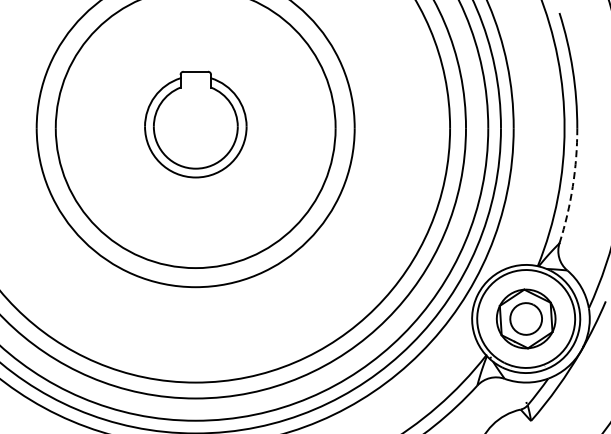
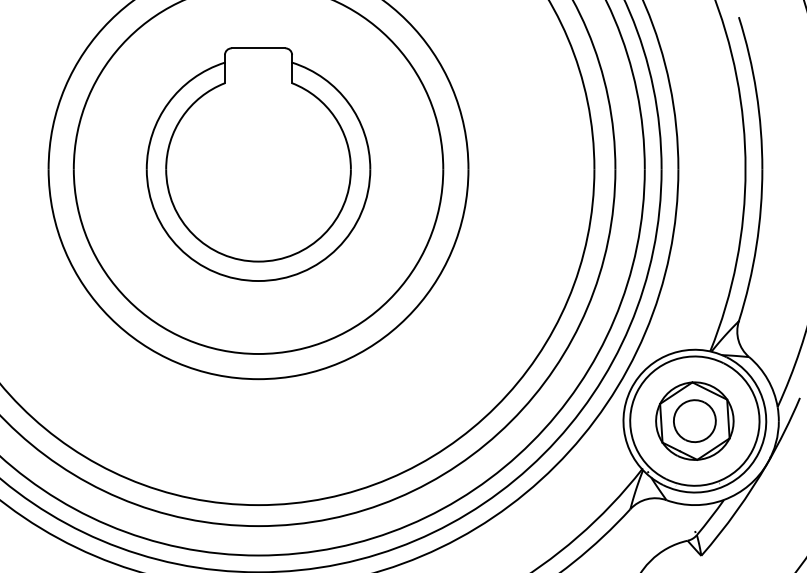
part: (195, 124) -> (258, 164), size x1.67
arc: (572, 186) -> (756, 246), dashed -> solid

